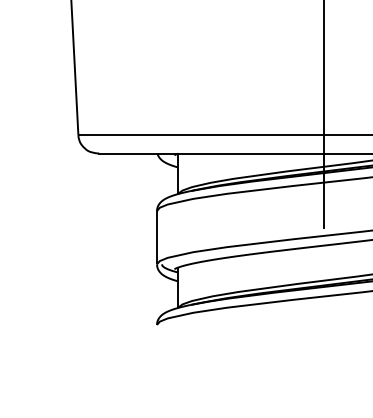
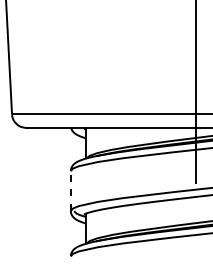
line: (157, 237) -> (71, 190), solid -> dashed

